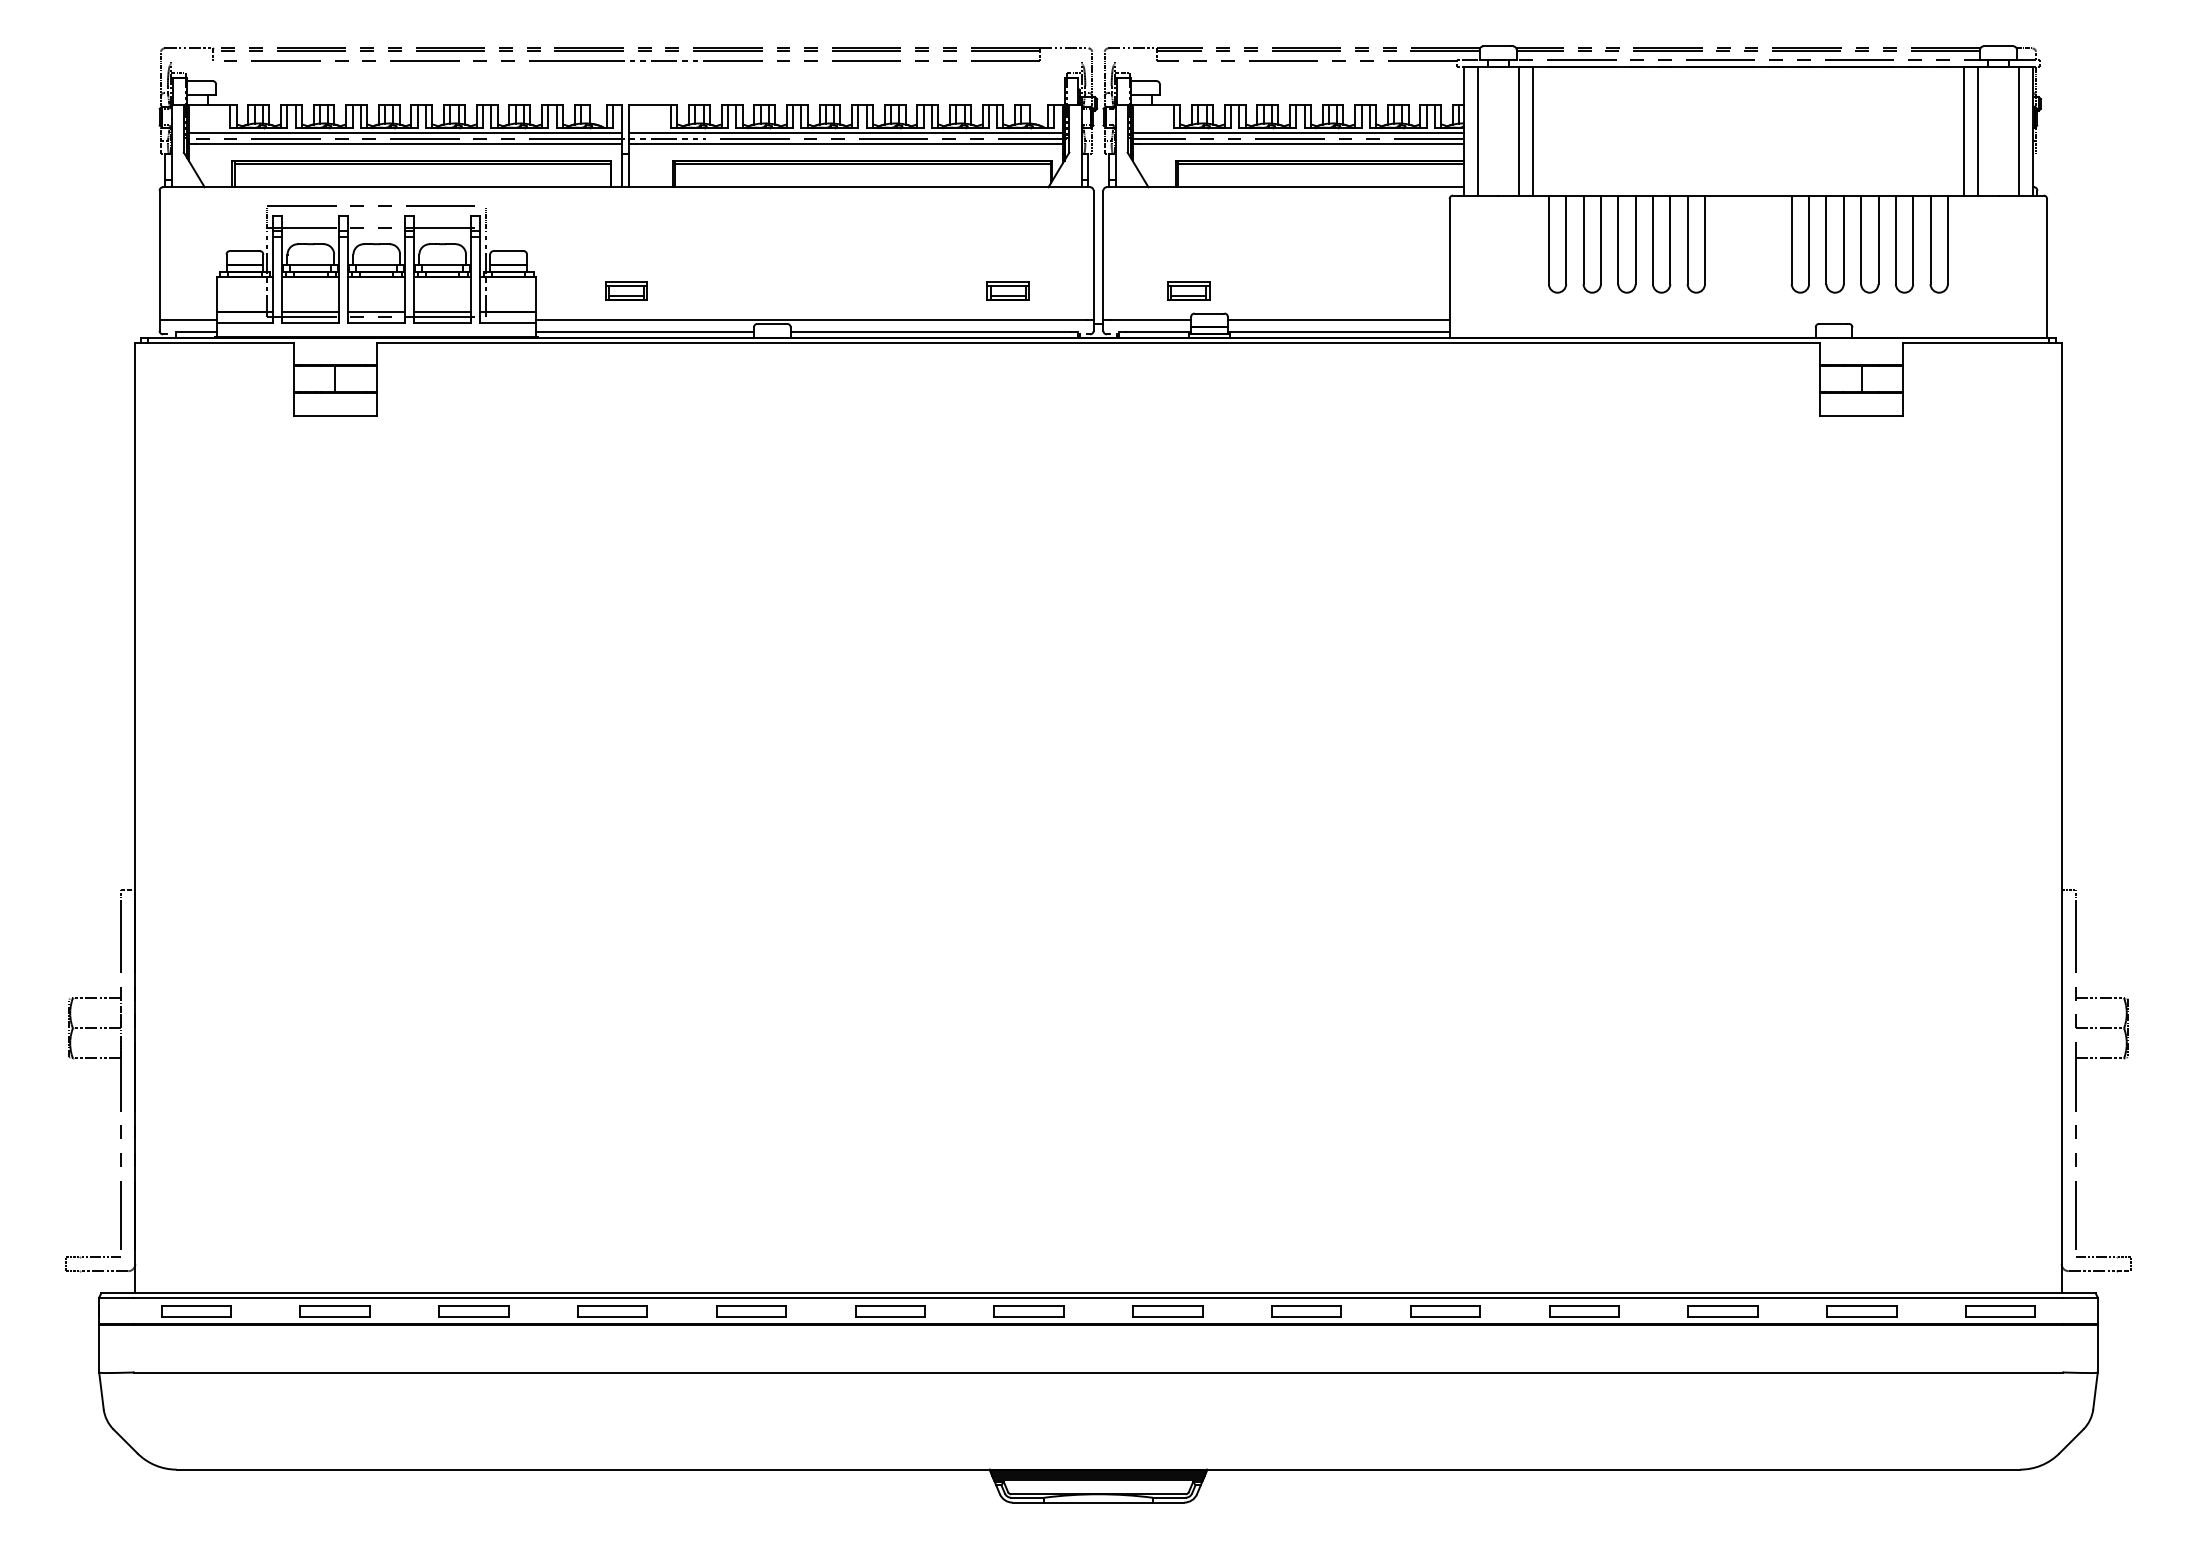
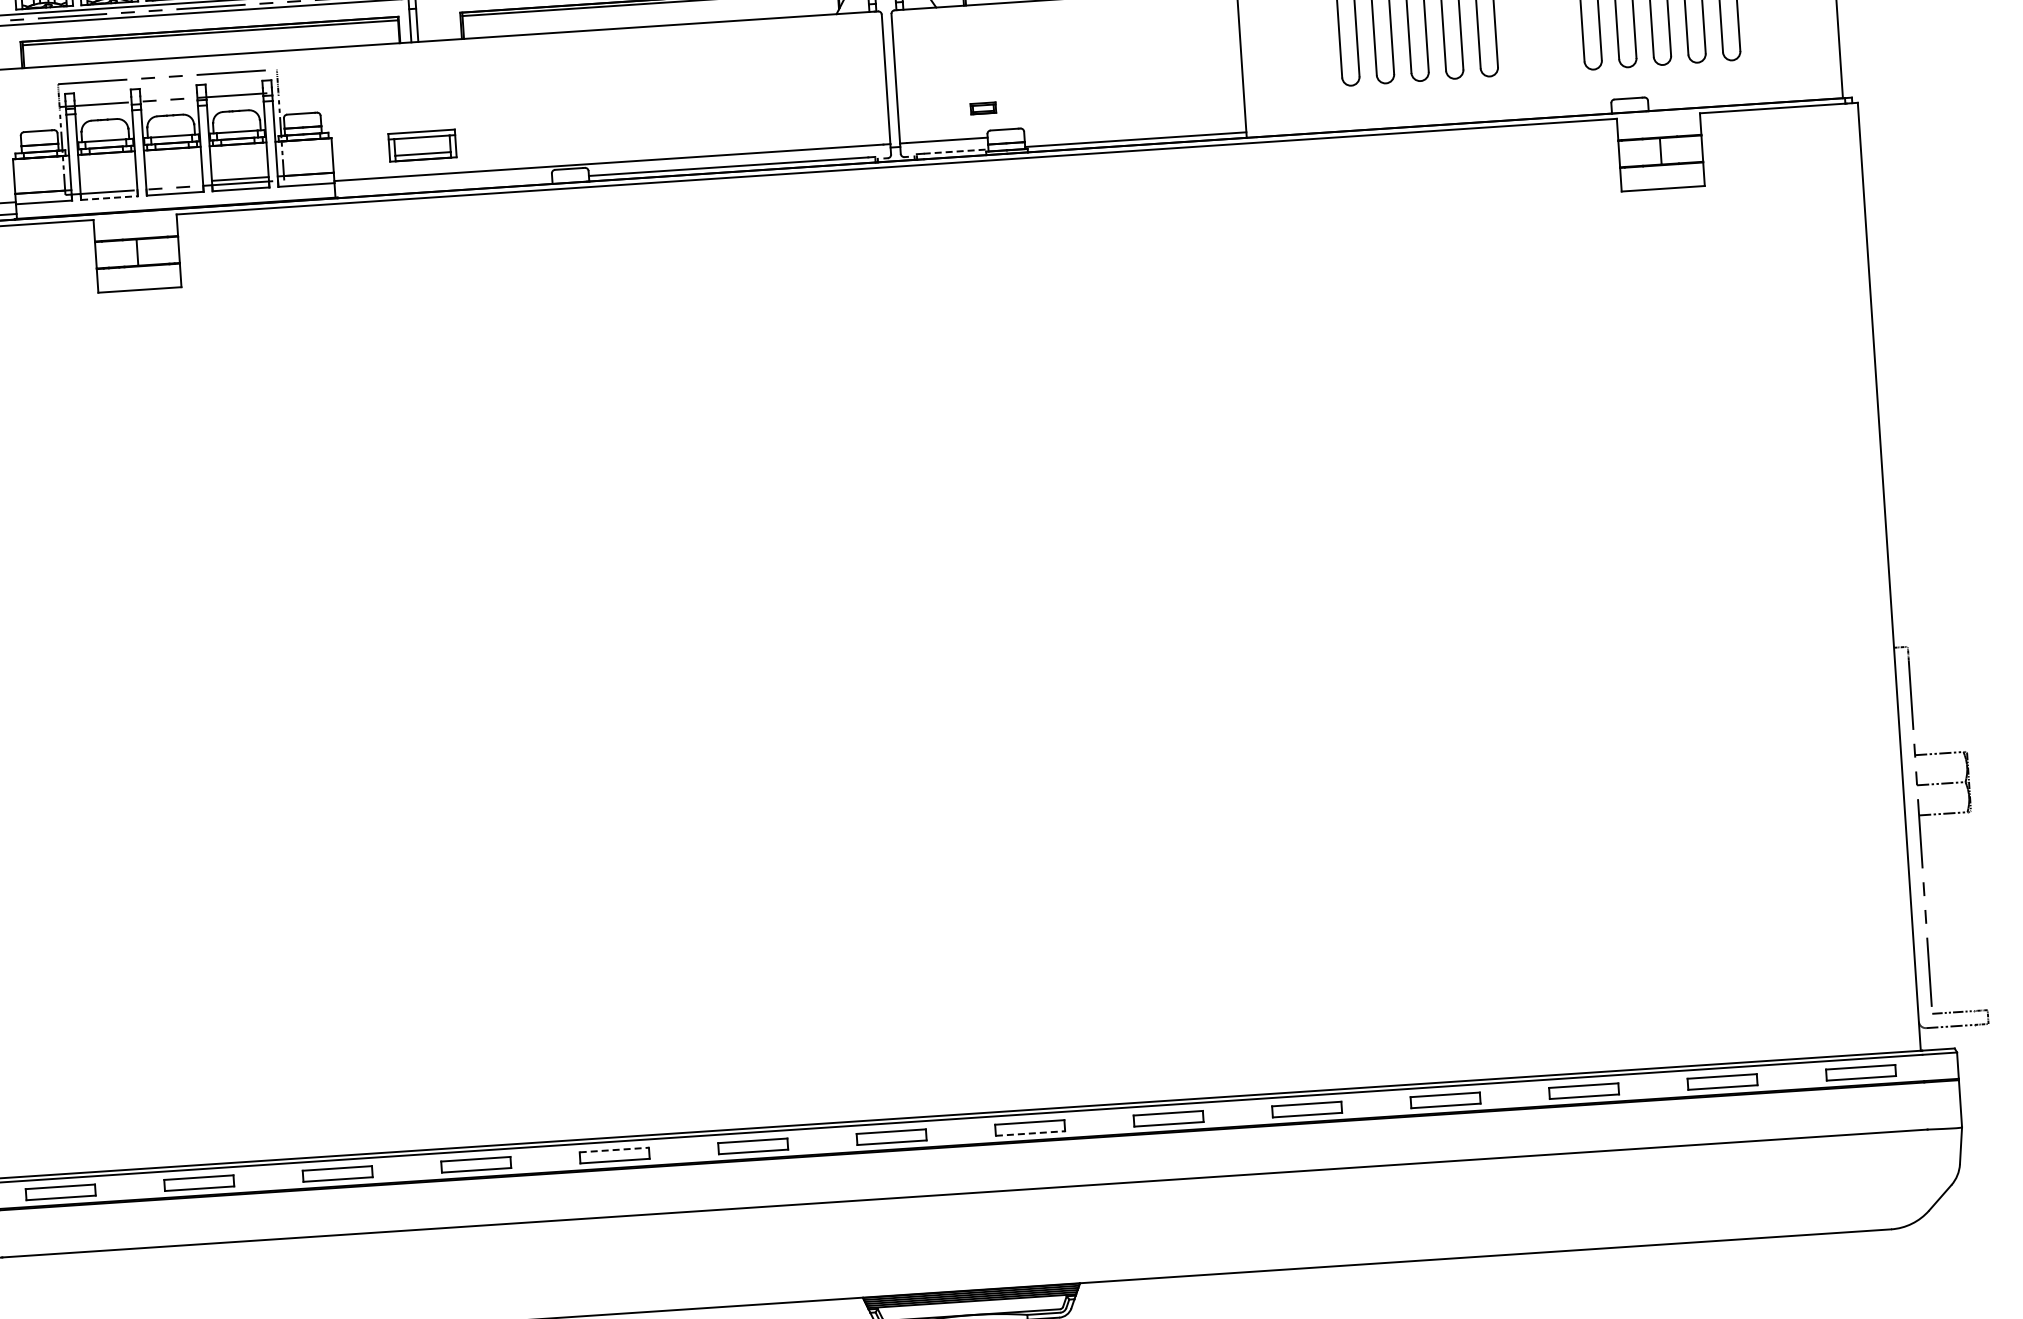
part: (626, 290) -> (422, 145), size x1.6
part: (1007, 290) -> (802, 119), removed
part: (1188, 290) -> (983, 107), size x0.6
line: (310, 312) -> (108, 188), removed
line: (376, 312) -> (174, 183), removed
line: (1338, 320) -> (1134, 127), removed
line: (311, 322) -> (110, 197), solid -> dashed
line: (644, 332) -> (443, 185), removed
line: (1159, 332) -> (956, 151), solid -> dashed
line: (751, 1305) -> (614, 1149), solid -> dashed
line: (1167, 1316) -> (1030, 1133), solid -> dashed

